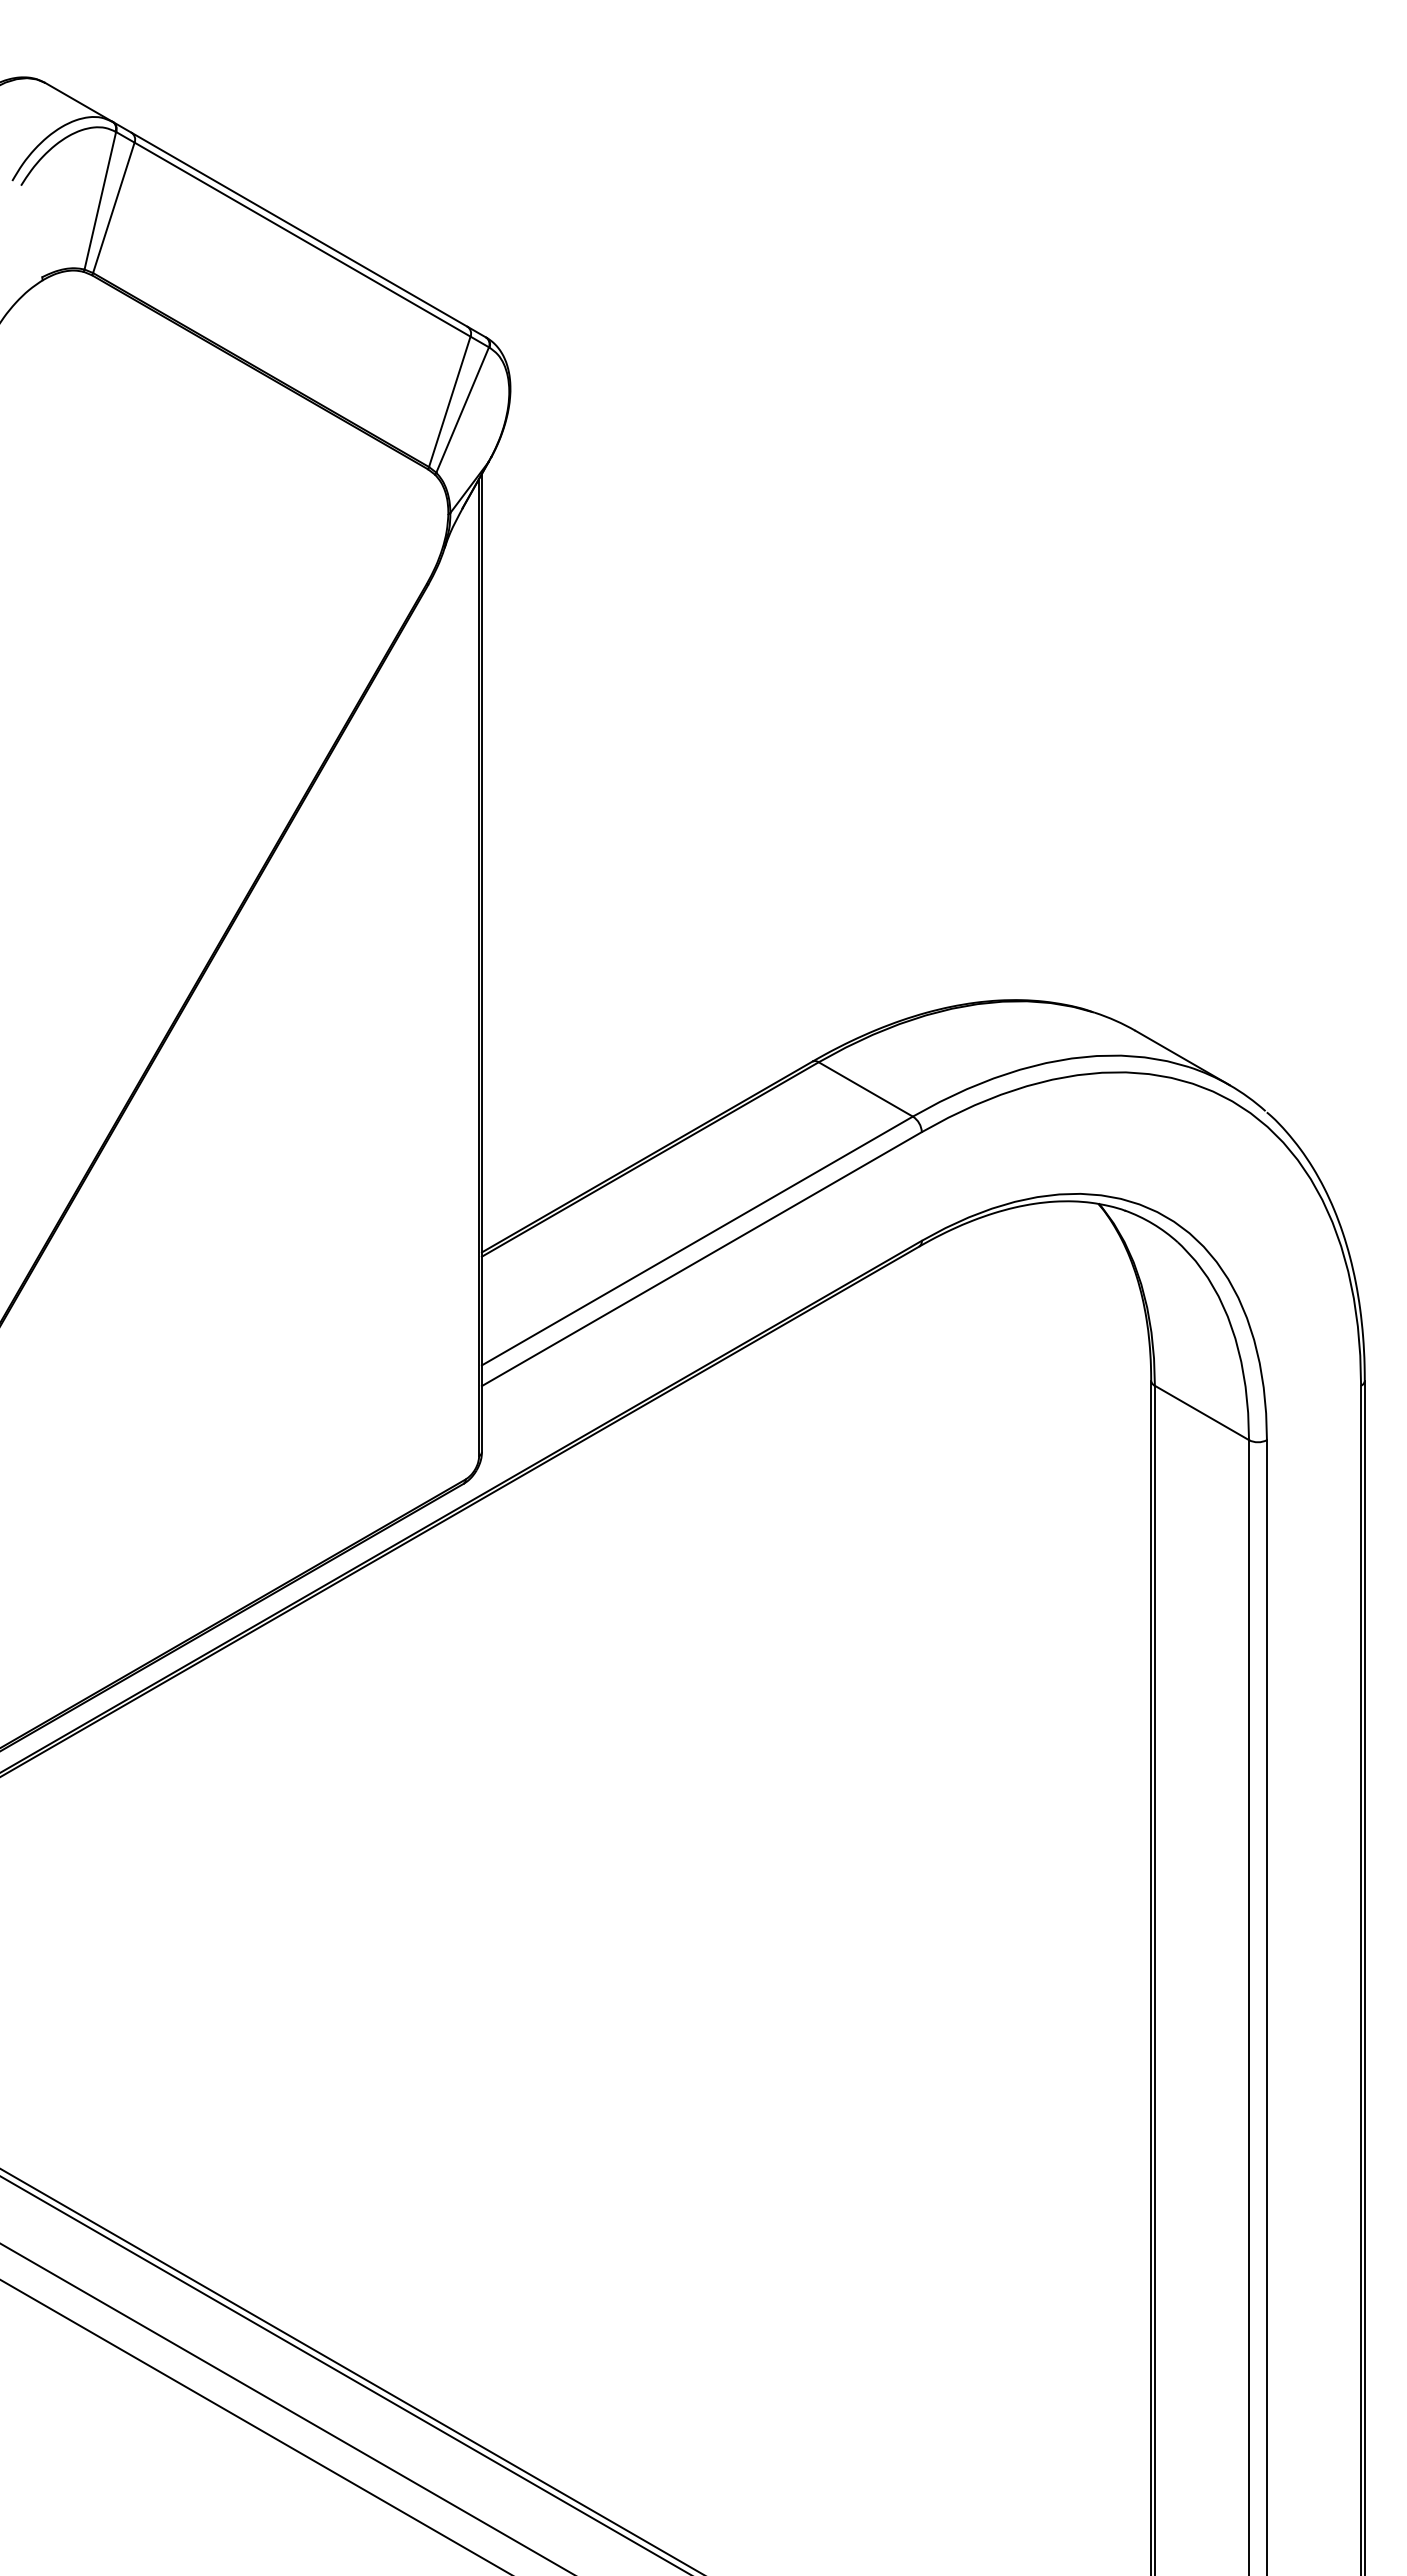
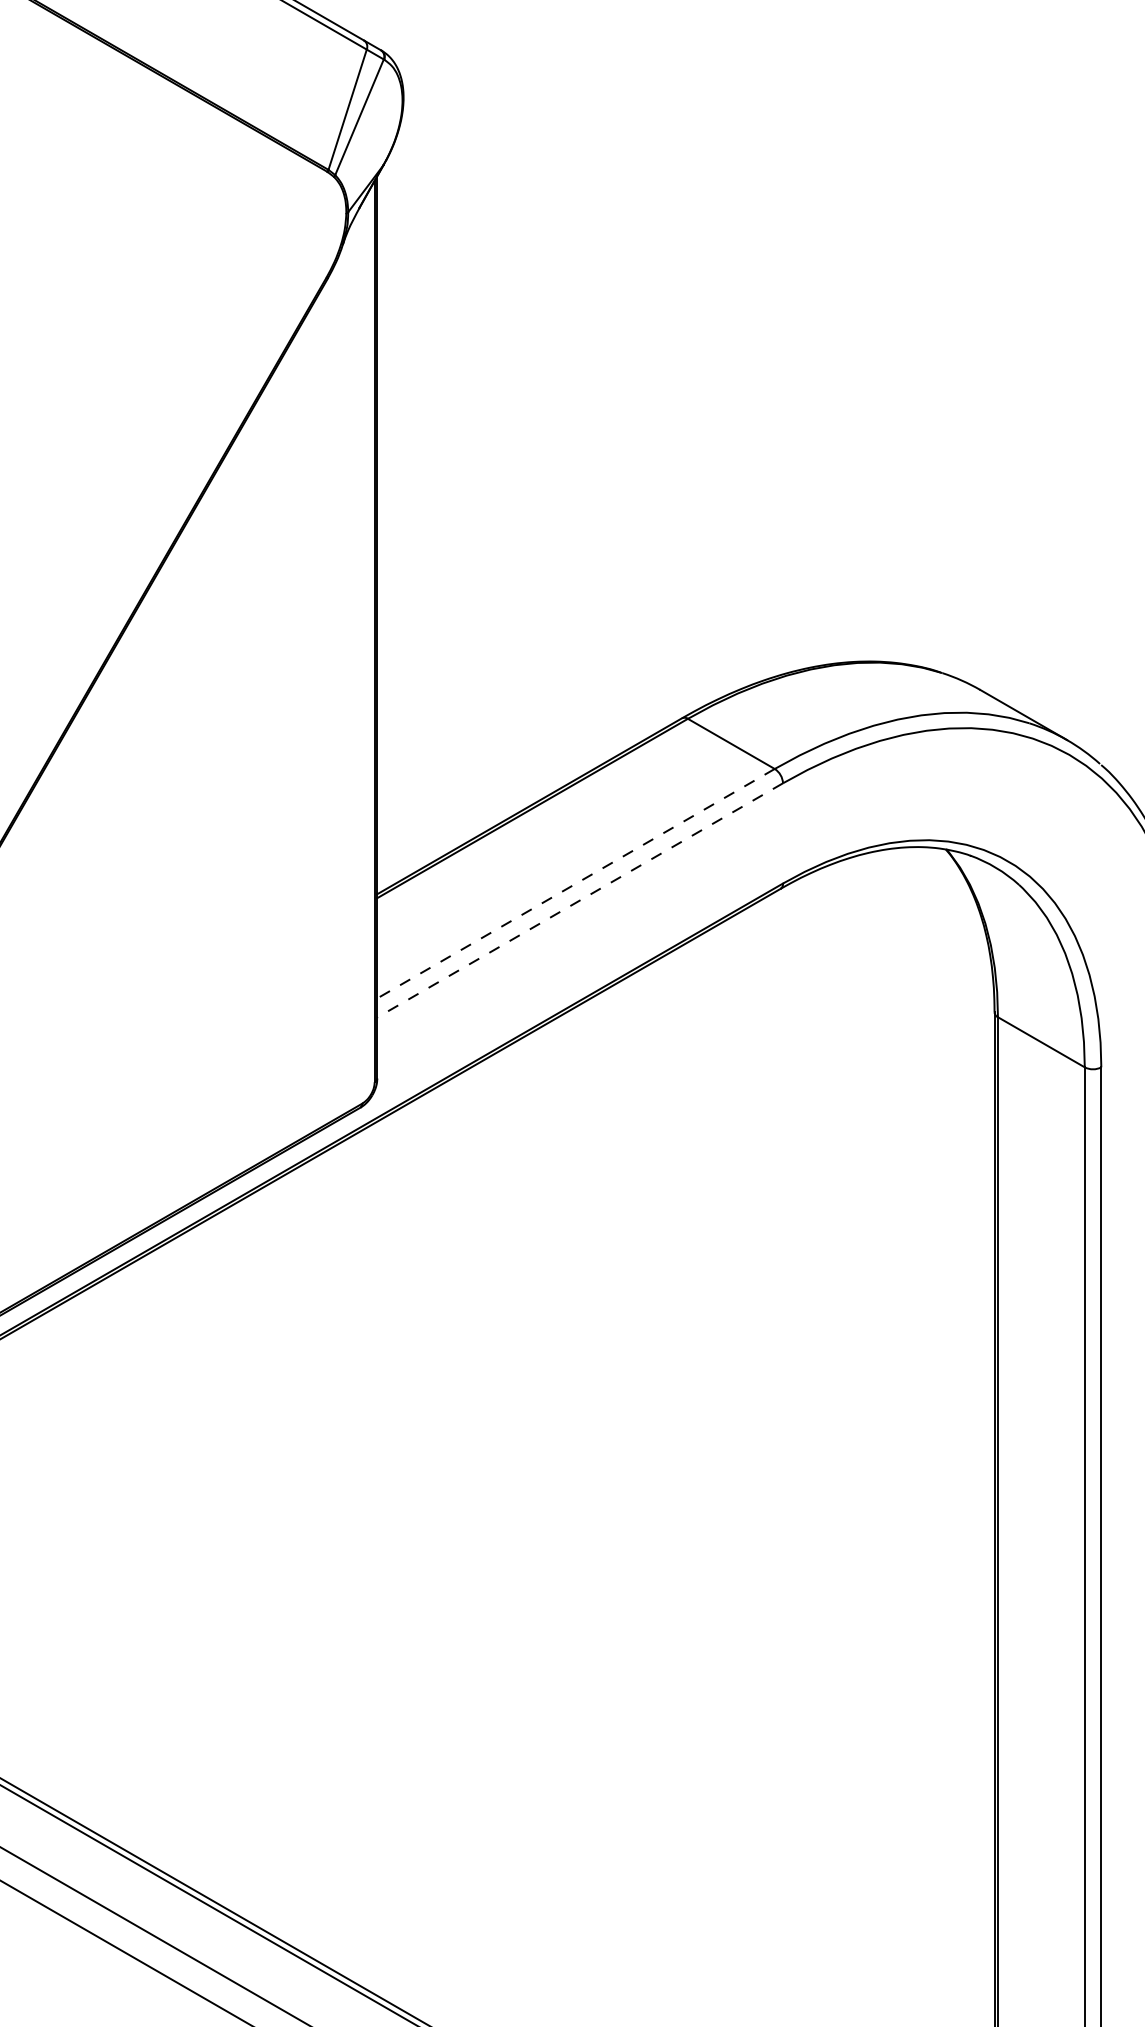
line: (697, 1240) -> (576, 883), solid -> dashed
line: (701, 1259) -> (579, 900), solid -> dashed

